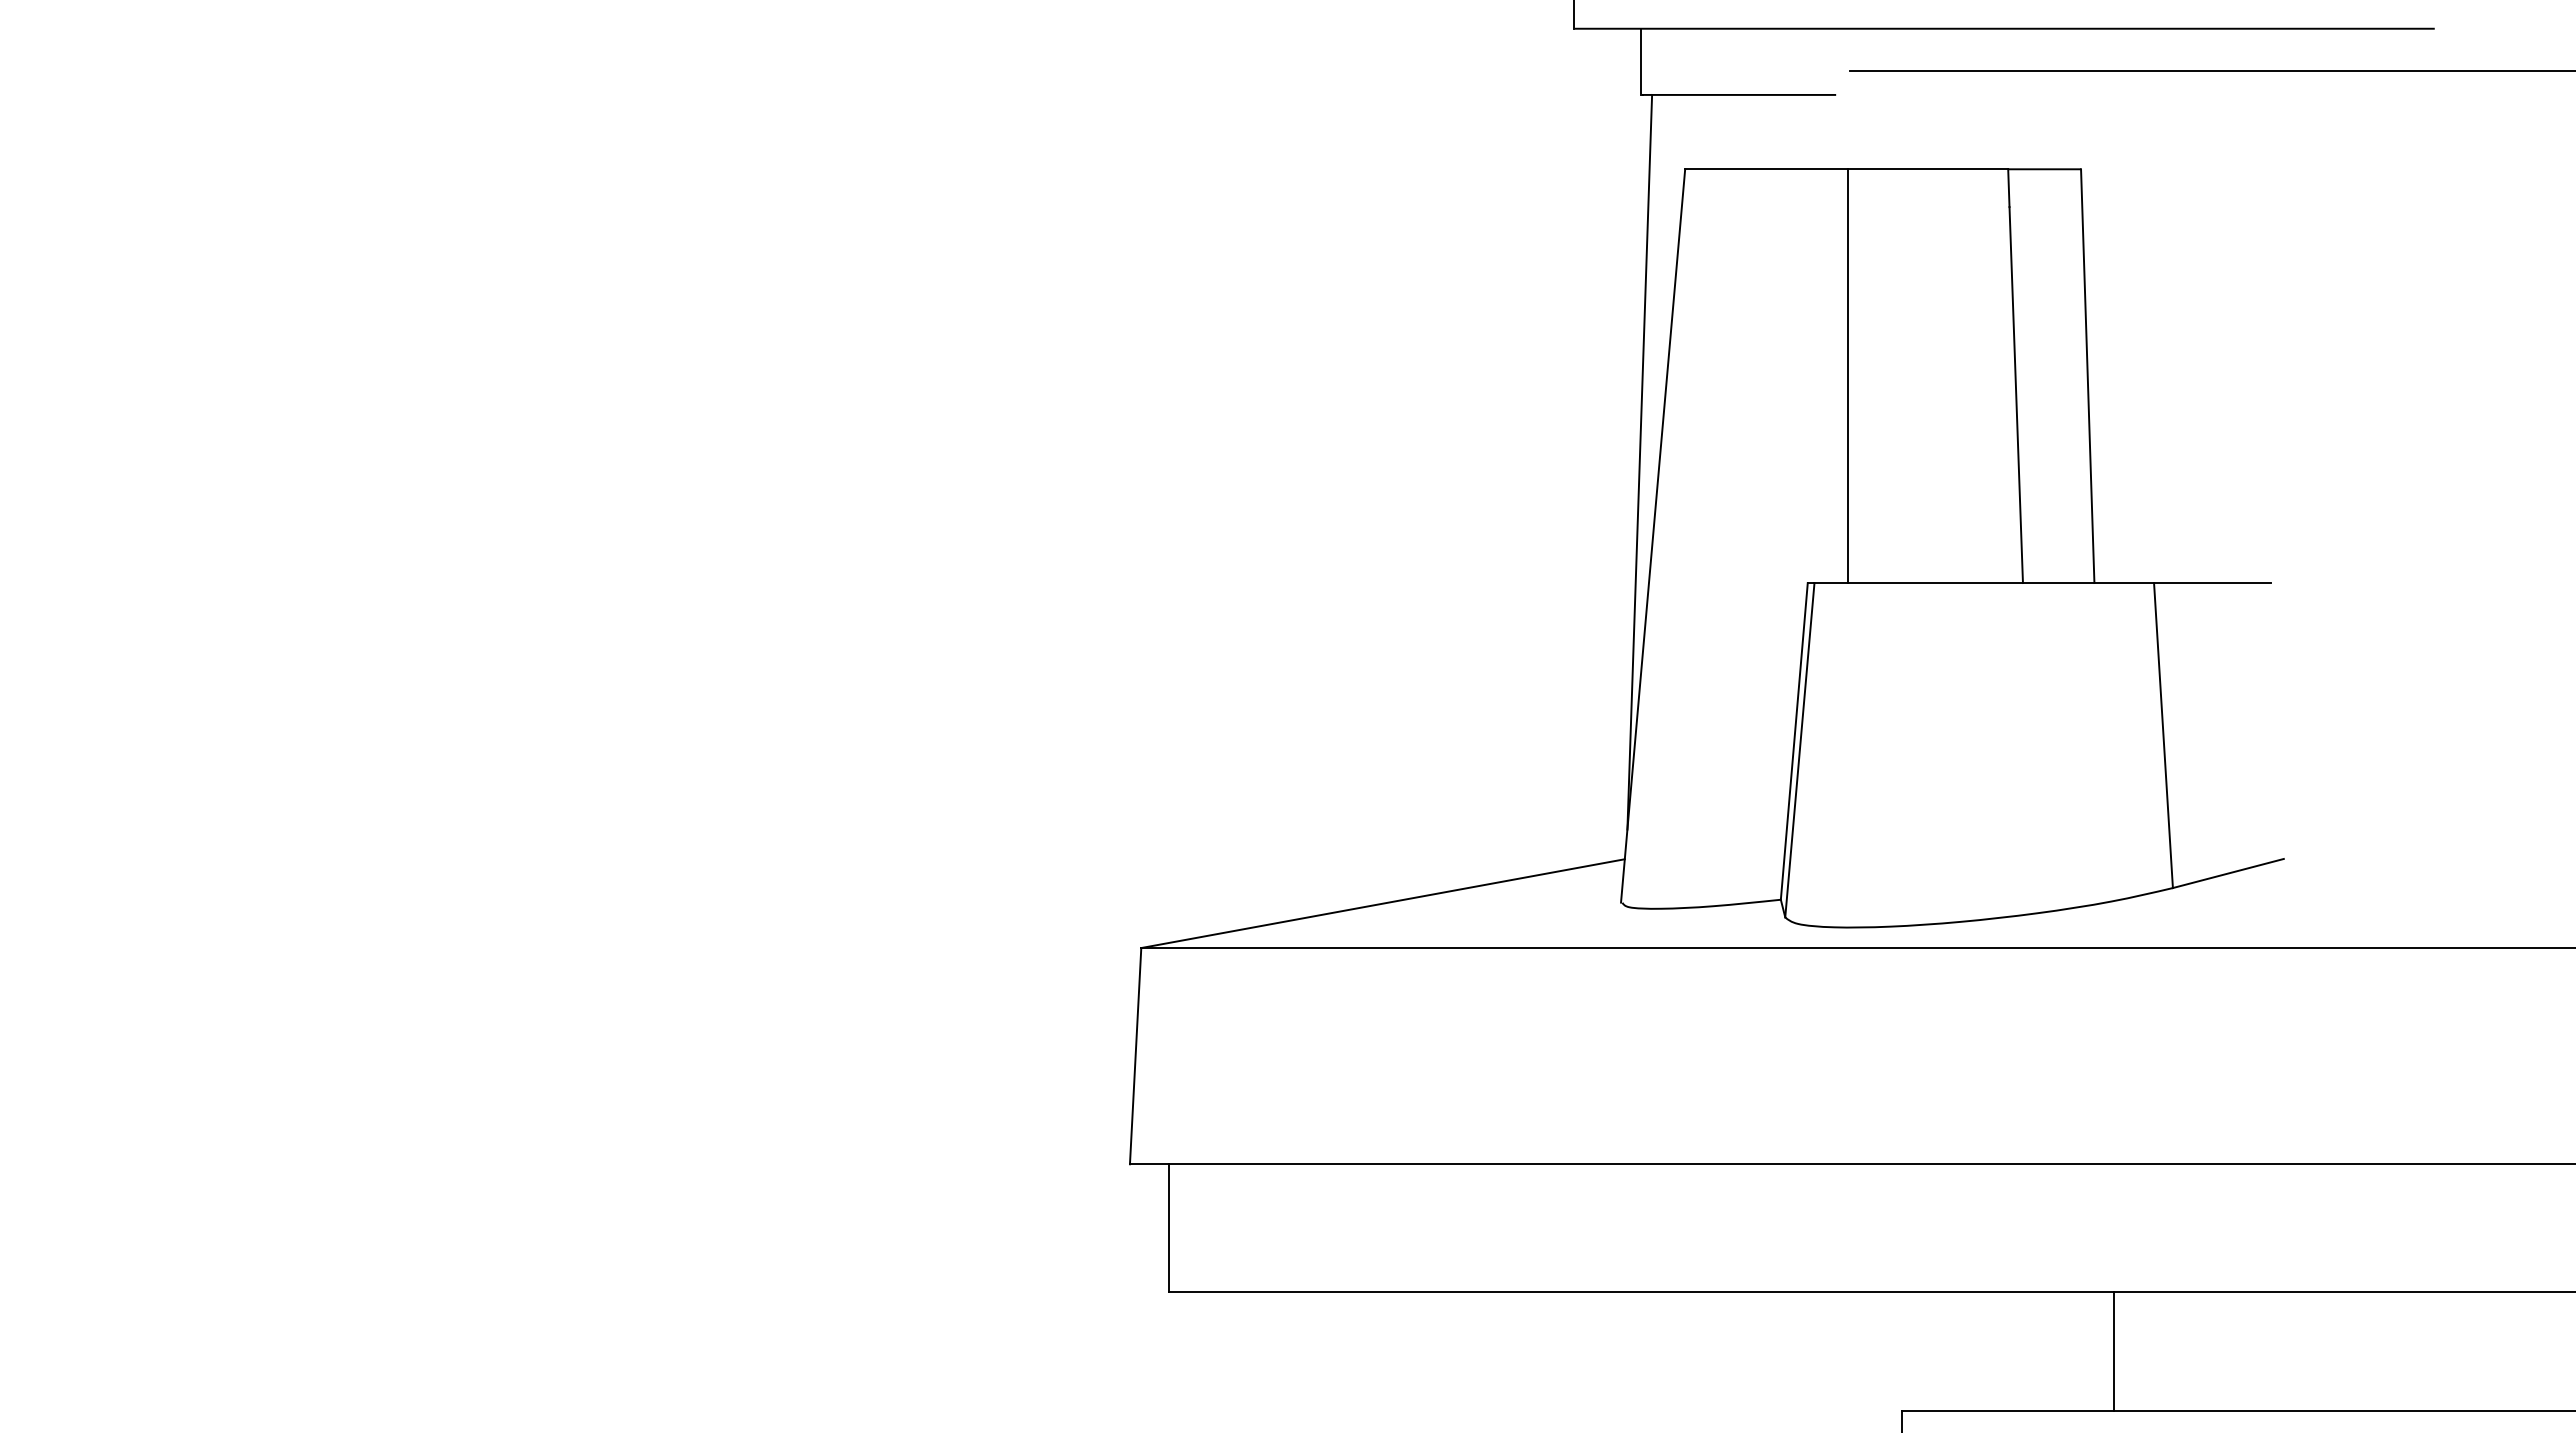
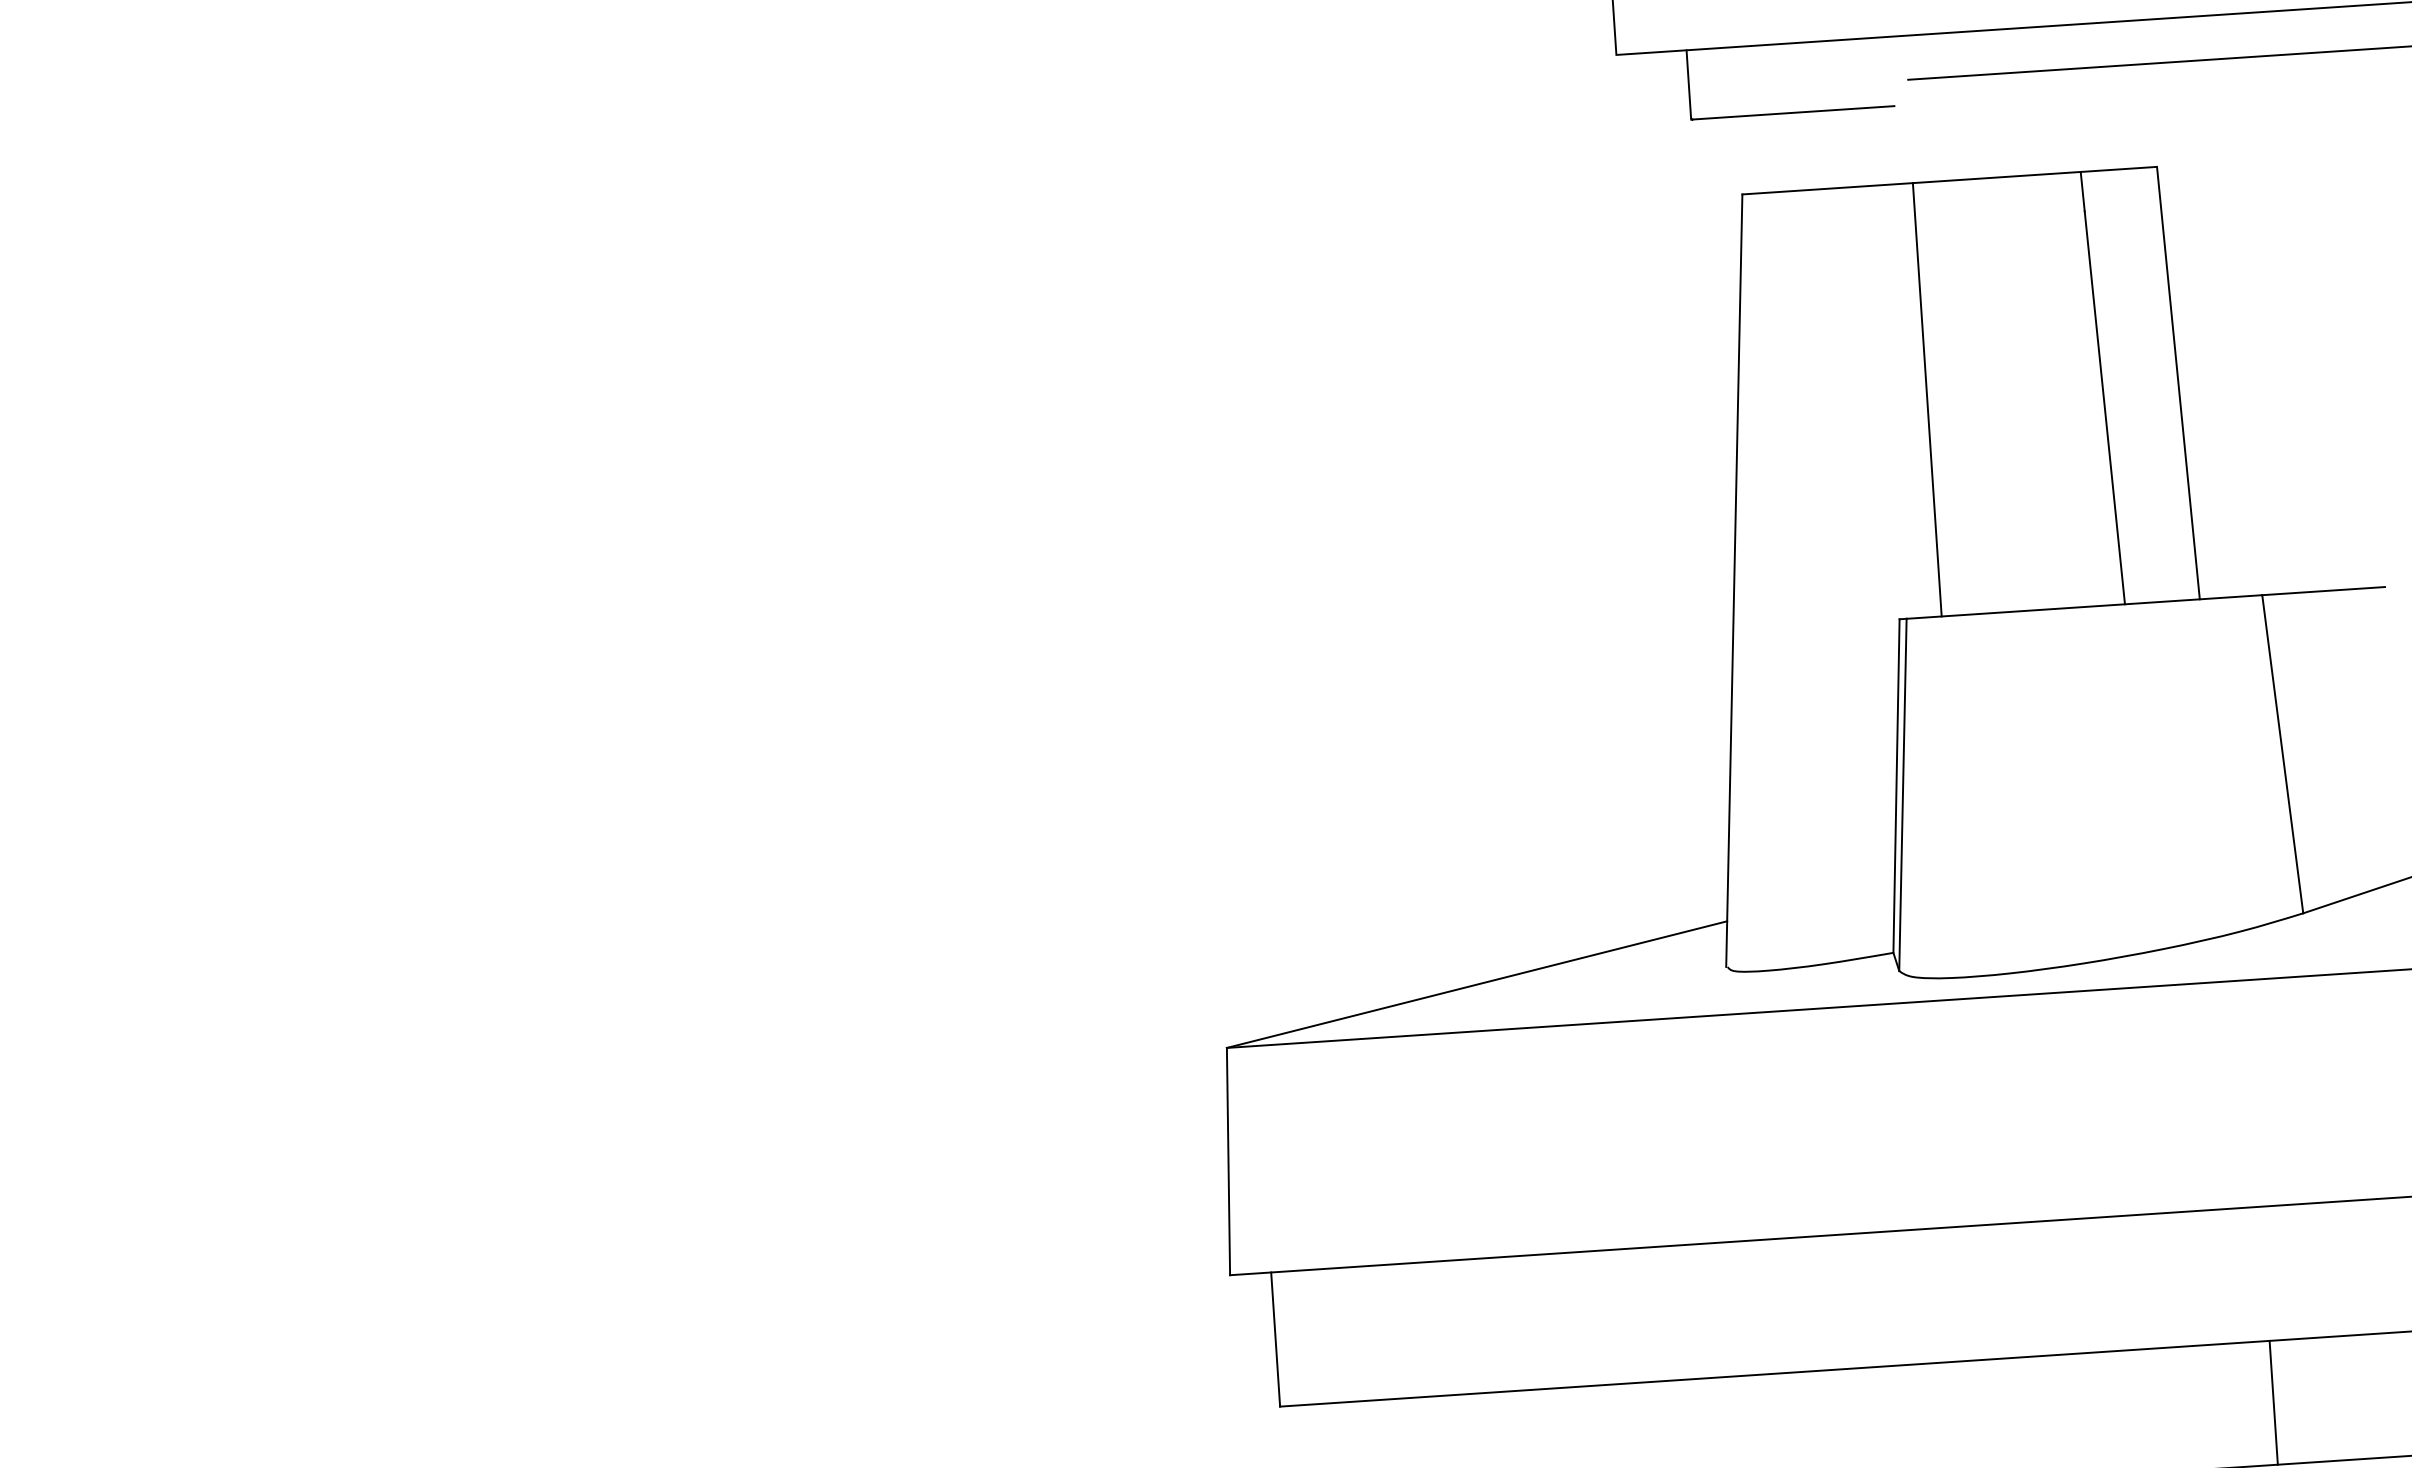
line: (1639, 461) -> (1714, 503), removed

